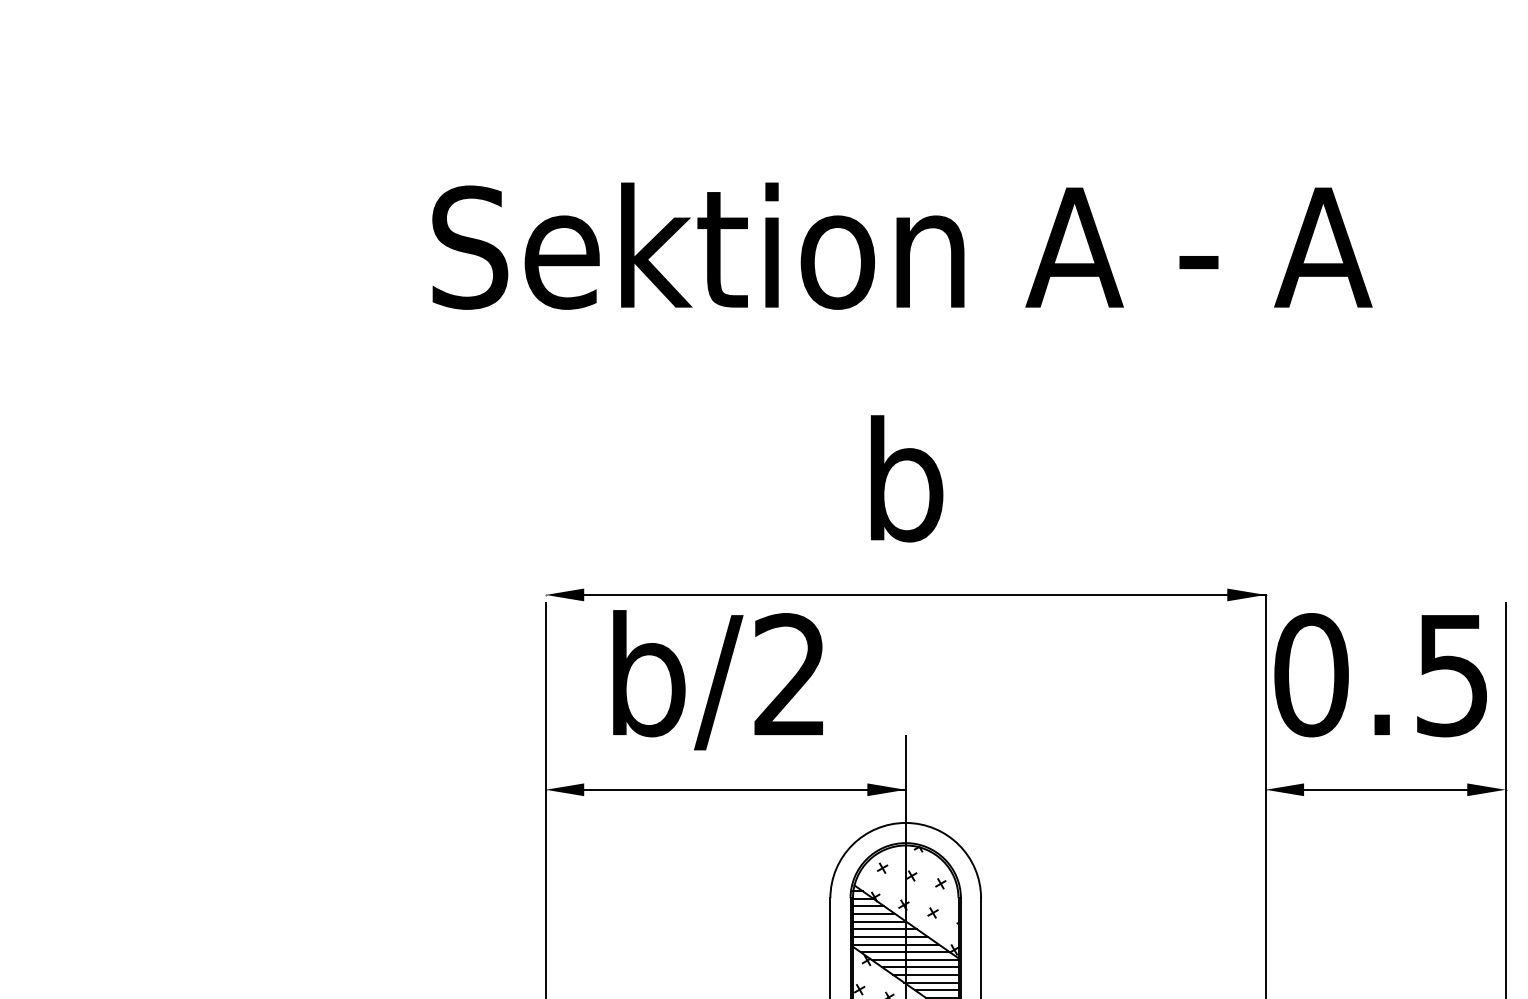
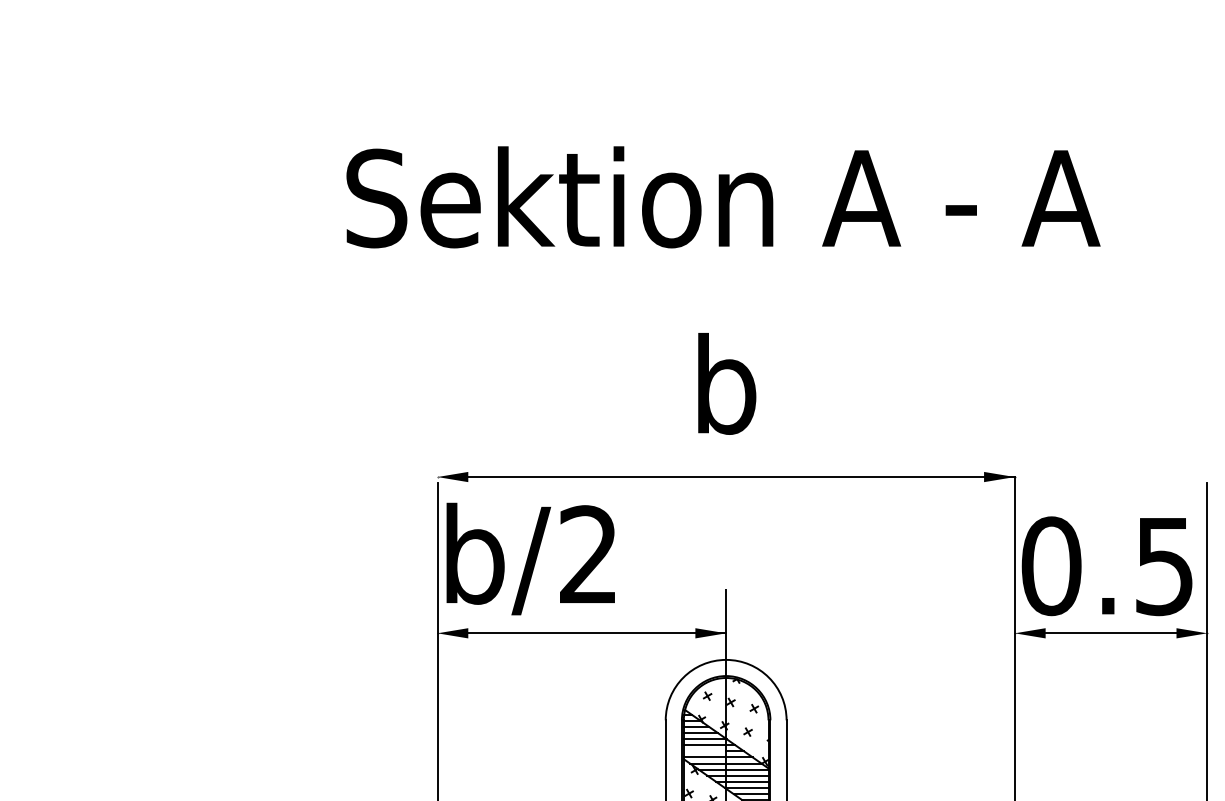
text: (1380, 675) -> (1106, 566), moved
text: (717, 680) -> (530, 559), moved
line: (878, 936) -> (704, 750), removed

